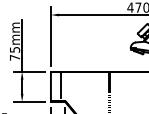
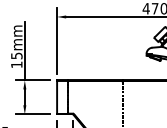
text: (14, 57) -> (16, 64), 75mm -> 15mm

